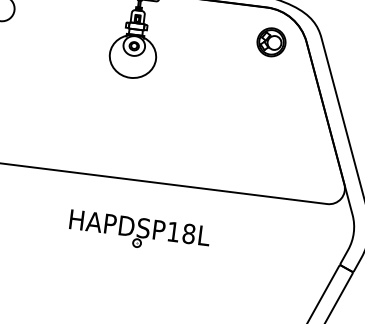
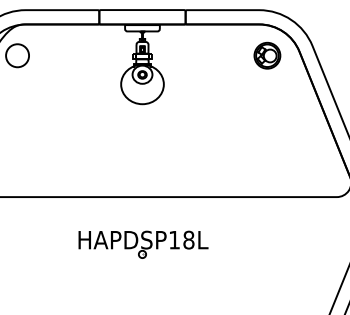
part: (139, 232) -> (143, 244), moved

